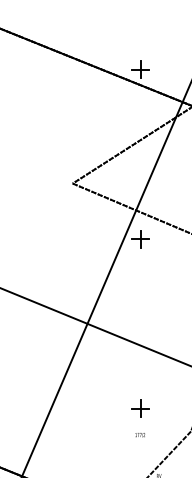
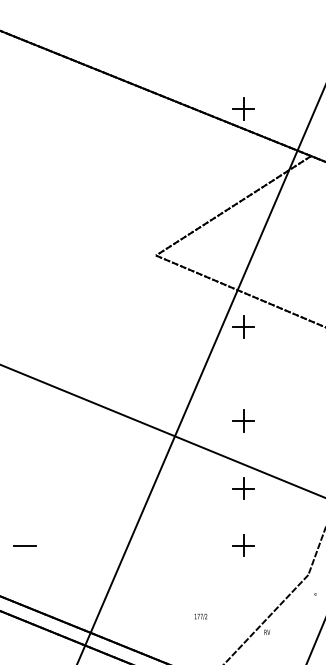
part: (140, 311) -> (243, 420), added
part: (140, 364) -> (243, 488), added
text: (139, 434) -> (200, 616), moved

